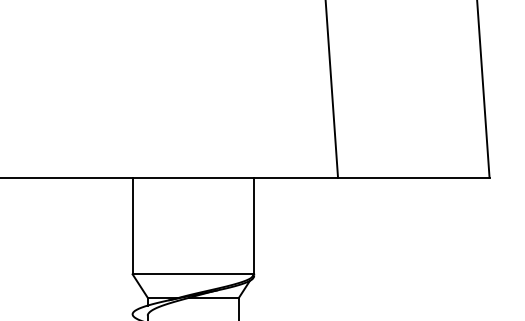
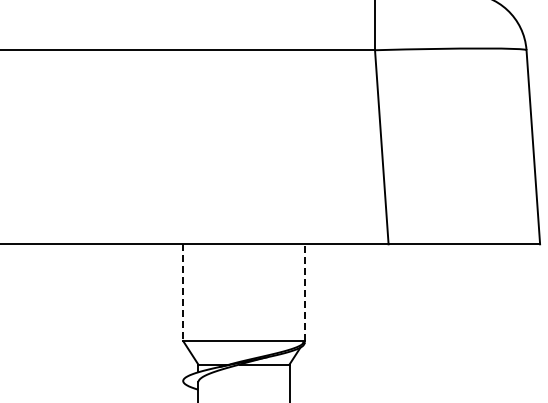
line: (253, 225) -> (304, 292), solid -> dashed
line: (132, 226) -> (183, 293), solid -> dashed

